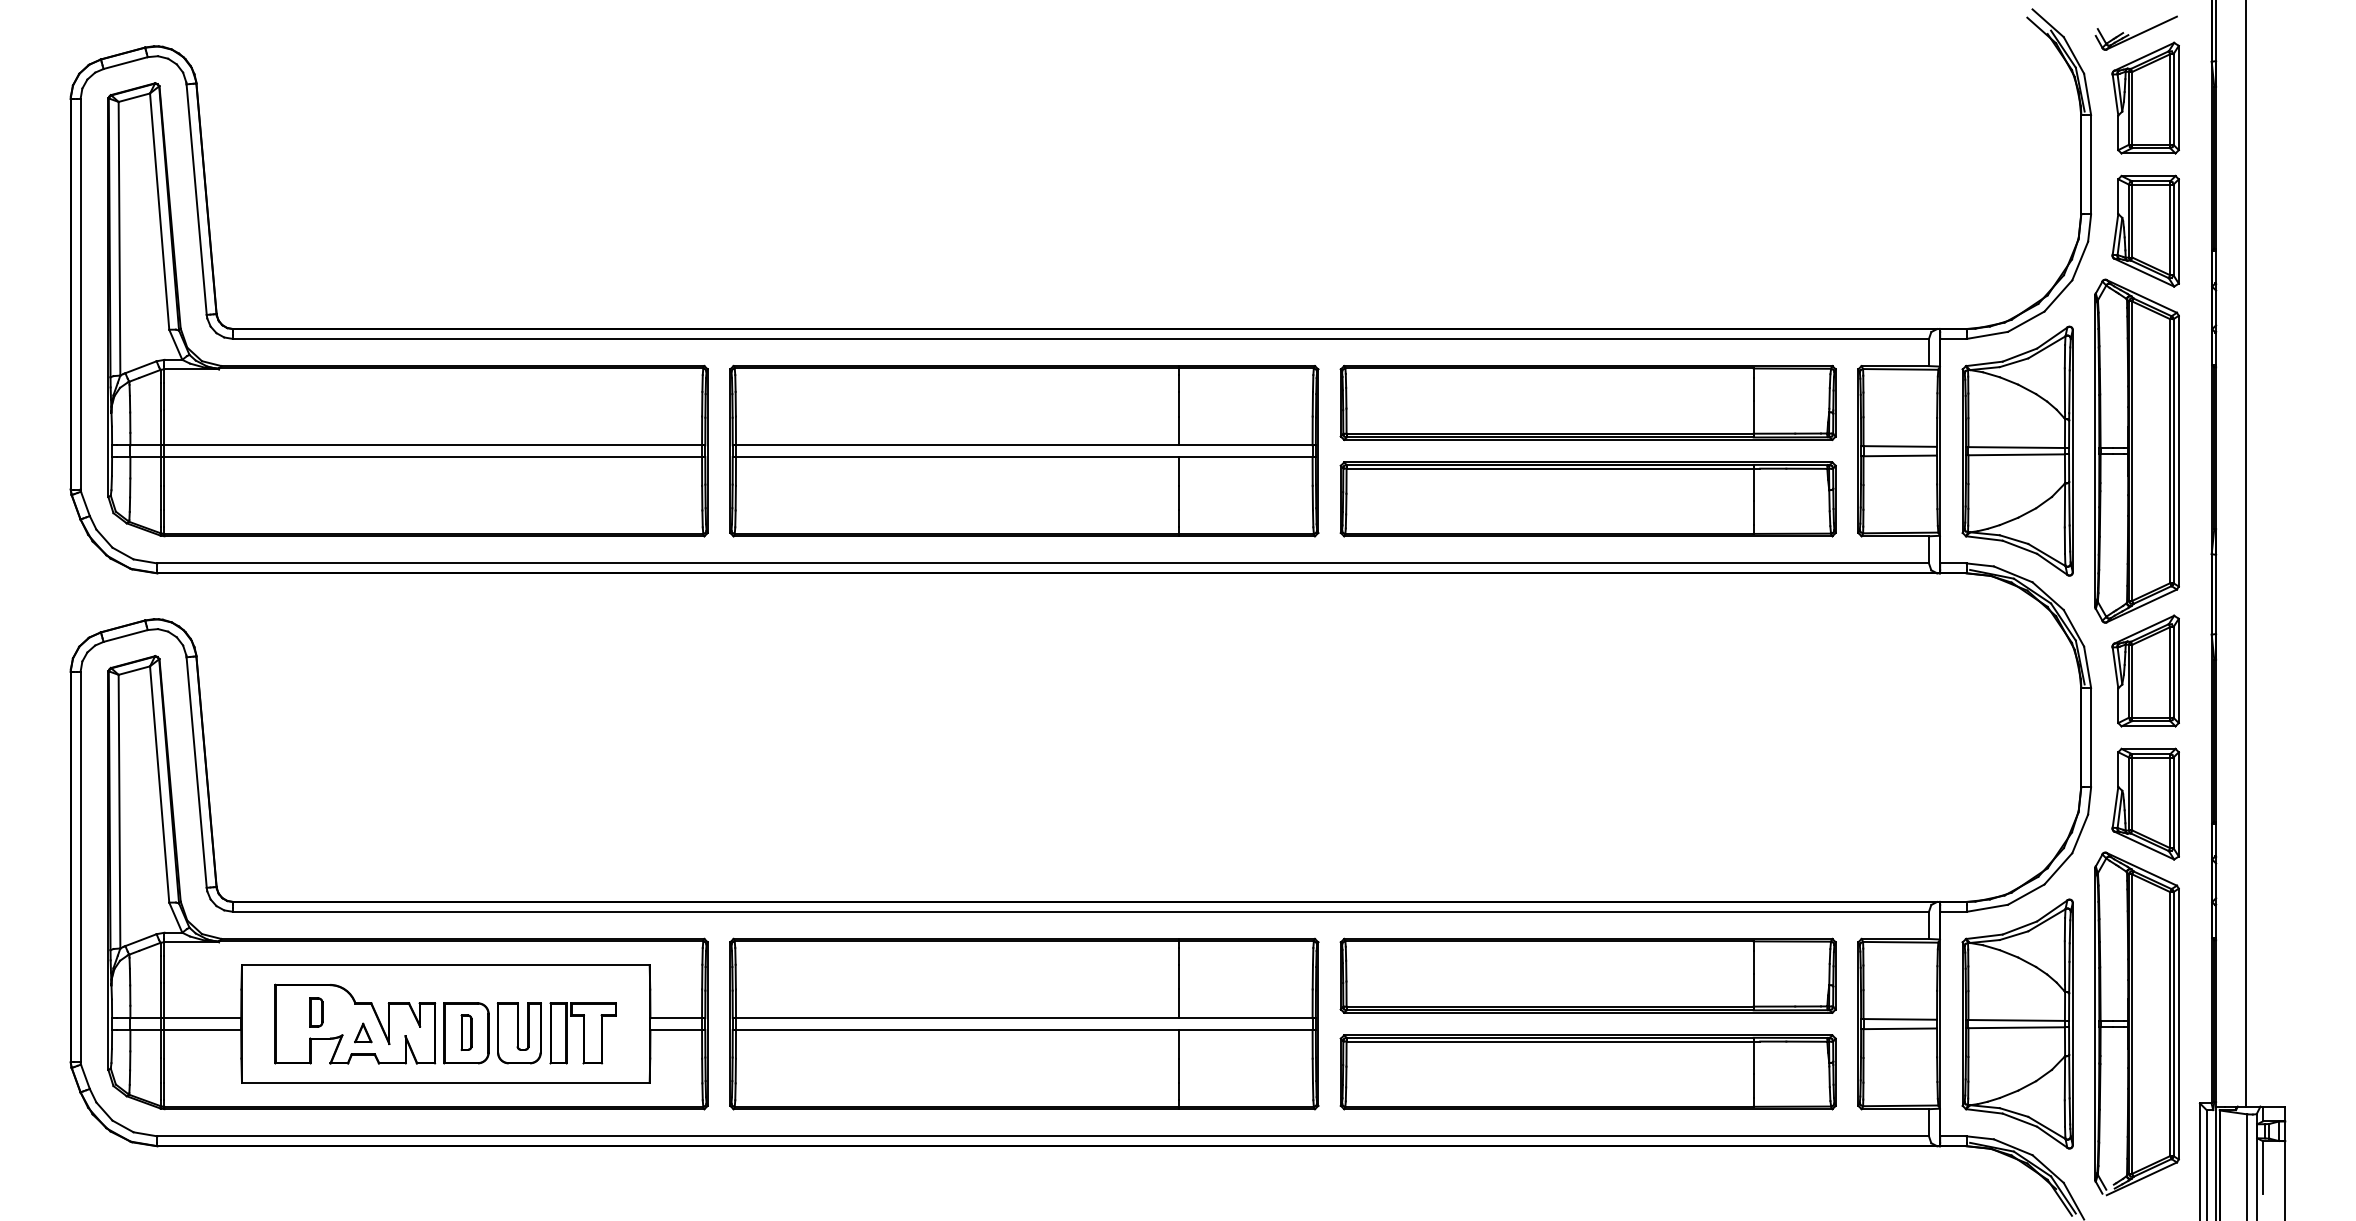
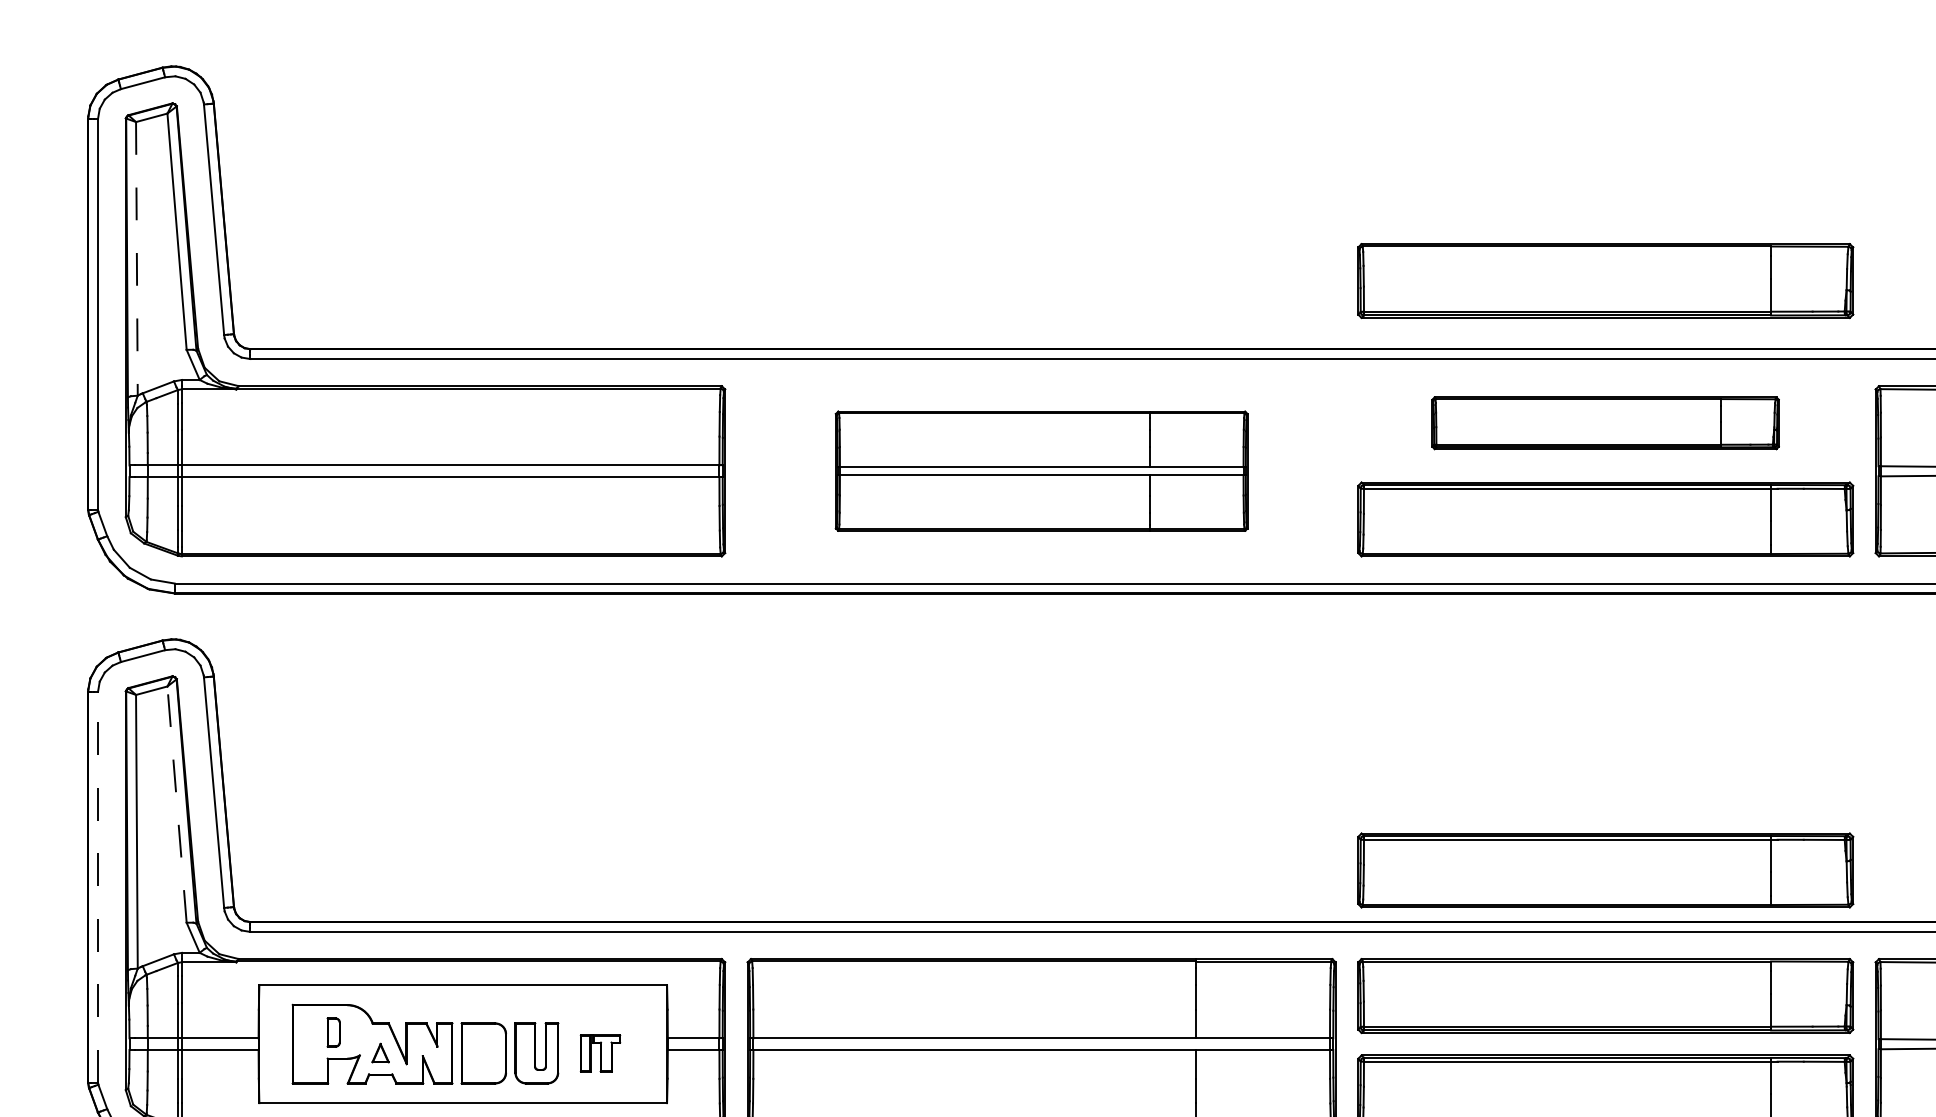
line: (119, 238) -> (136, 258), solid -> dashed
part: (1587, 260) -> (1604, 280), added
part: (1587, 403) -> (1604, 423), size x0.7
part: (1024, 450) -> (1041, 470), size x0.7
line: (159, 784) -> (176, 804), solid -> dashed
part: (1587, 850) -> (1604, 870), added
line: (80, 866) -> (97, 886), solid -> dashed
part: (466, 1032) -> (483, 1052), removed
part: (582, 1033) -> (599, 1053), size x0.6

